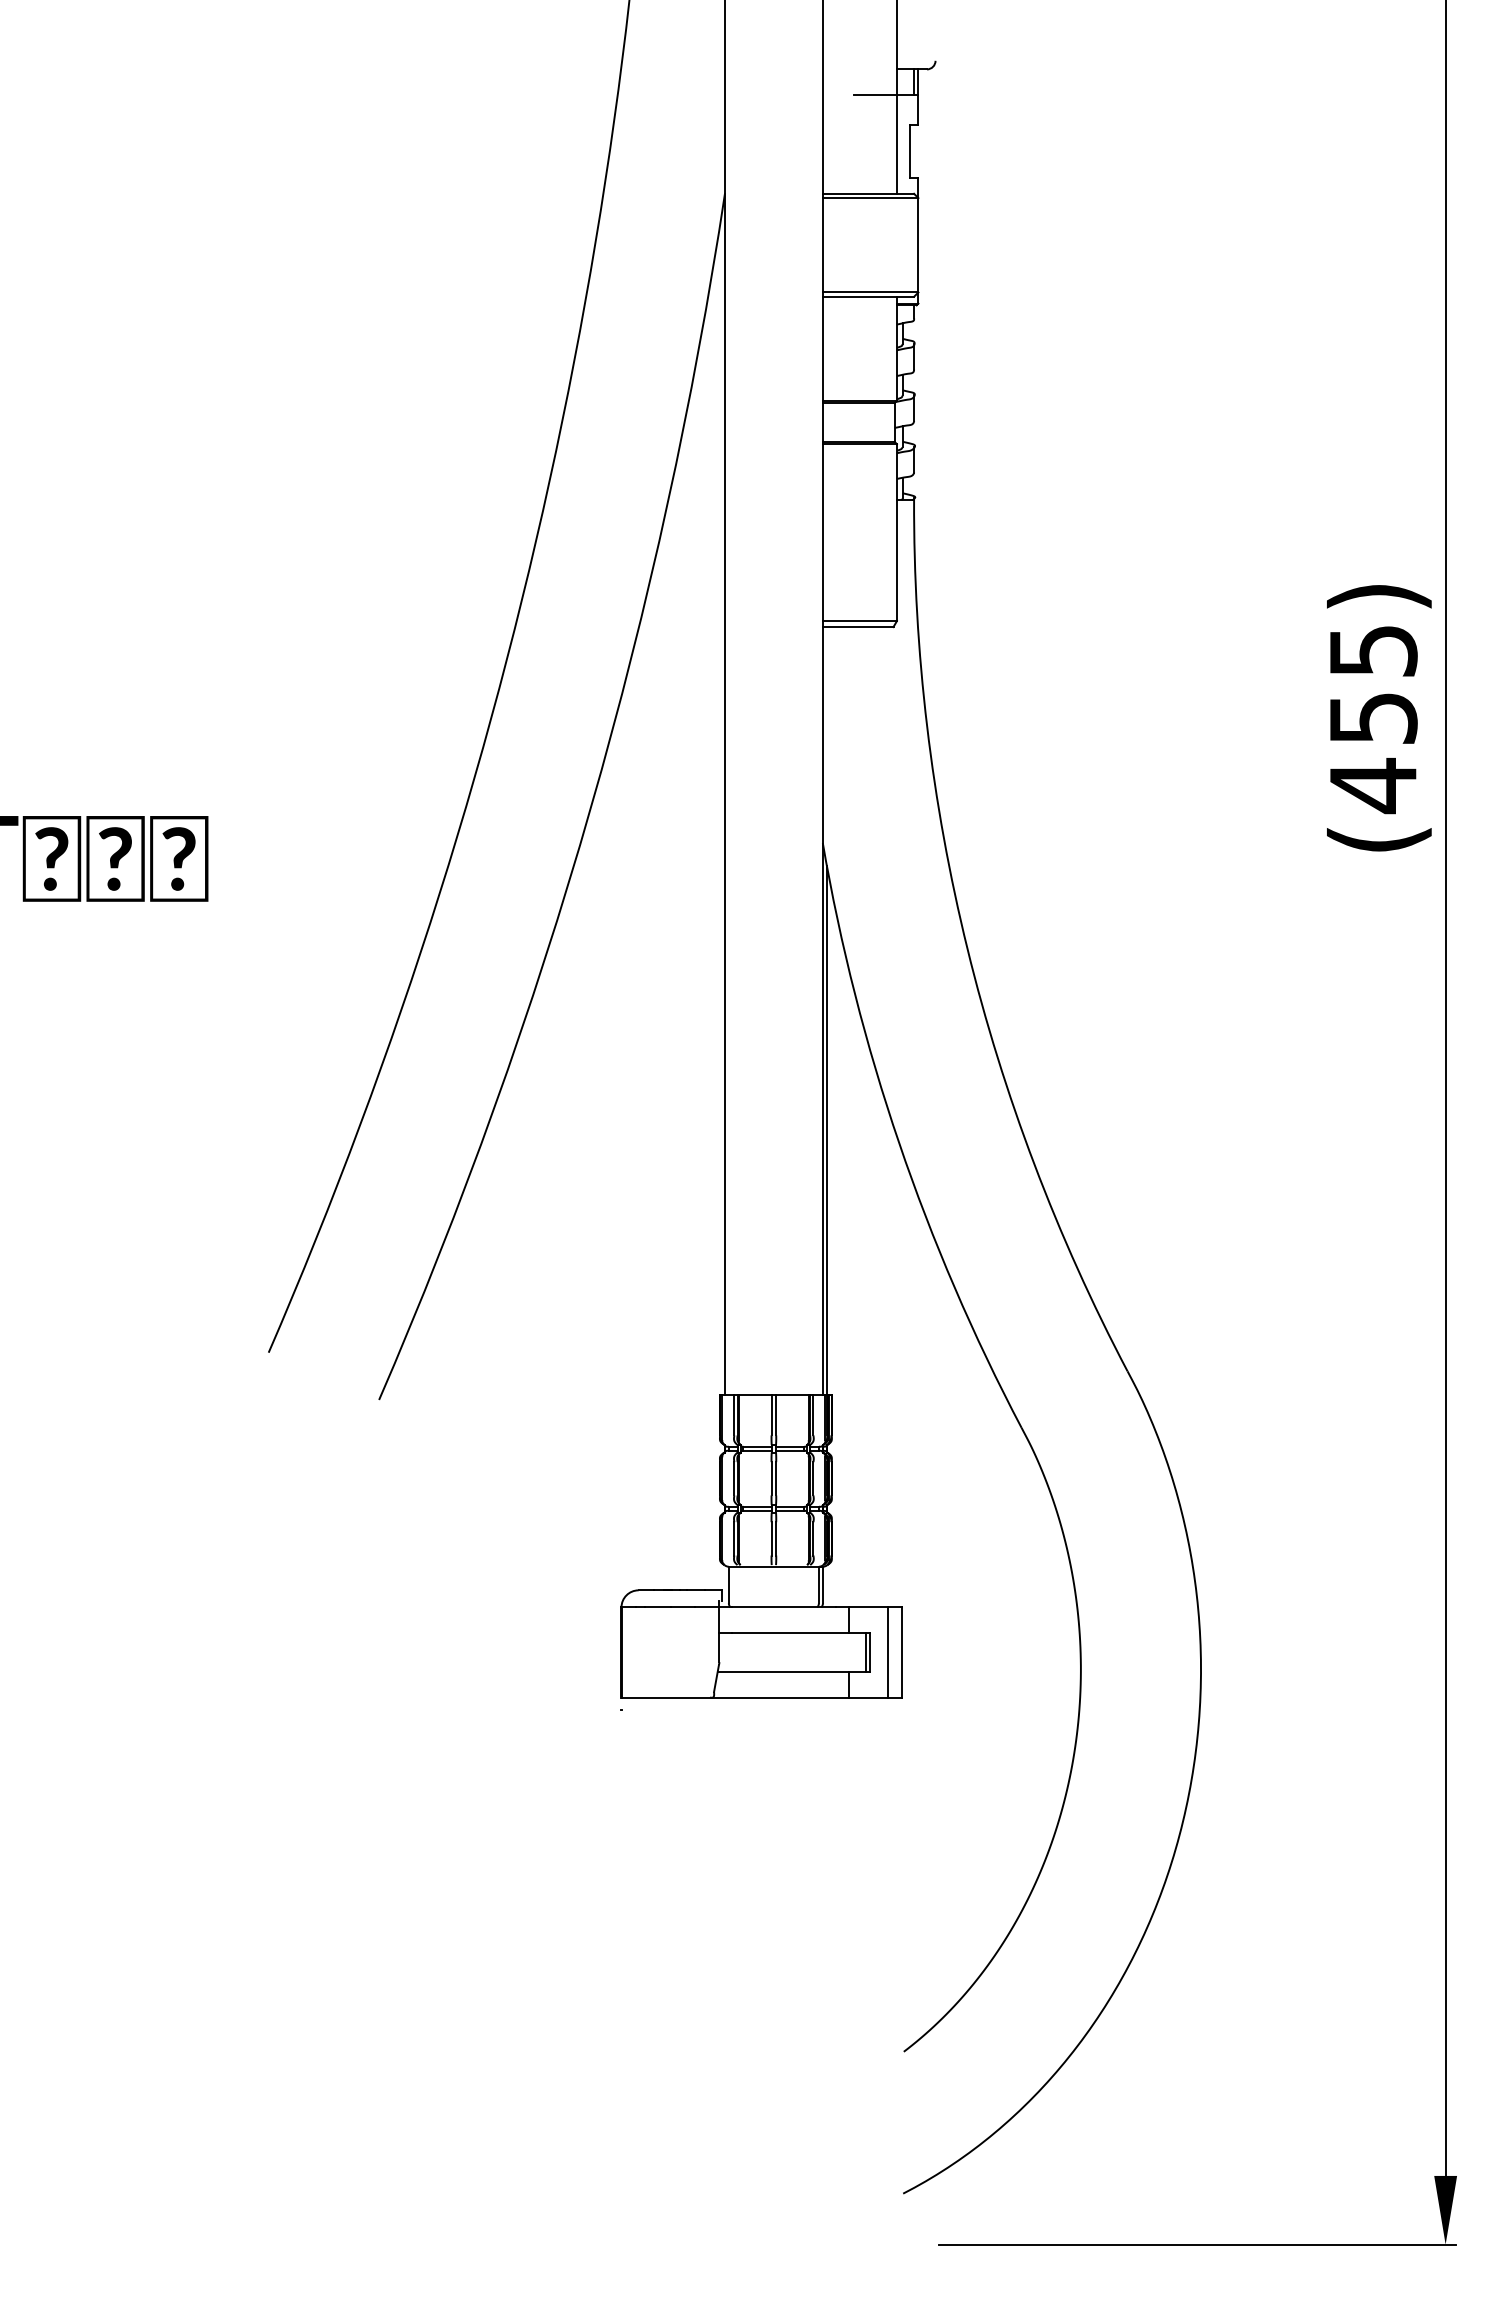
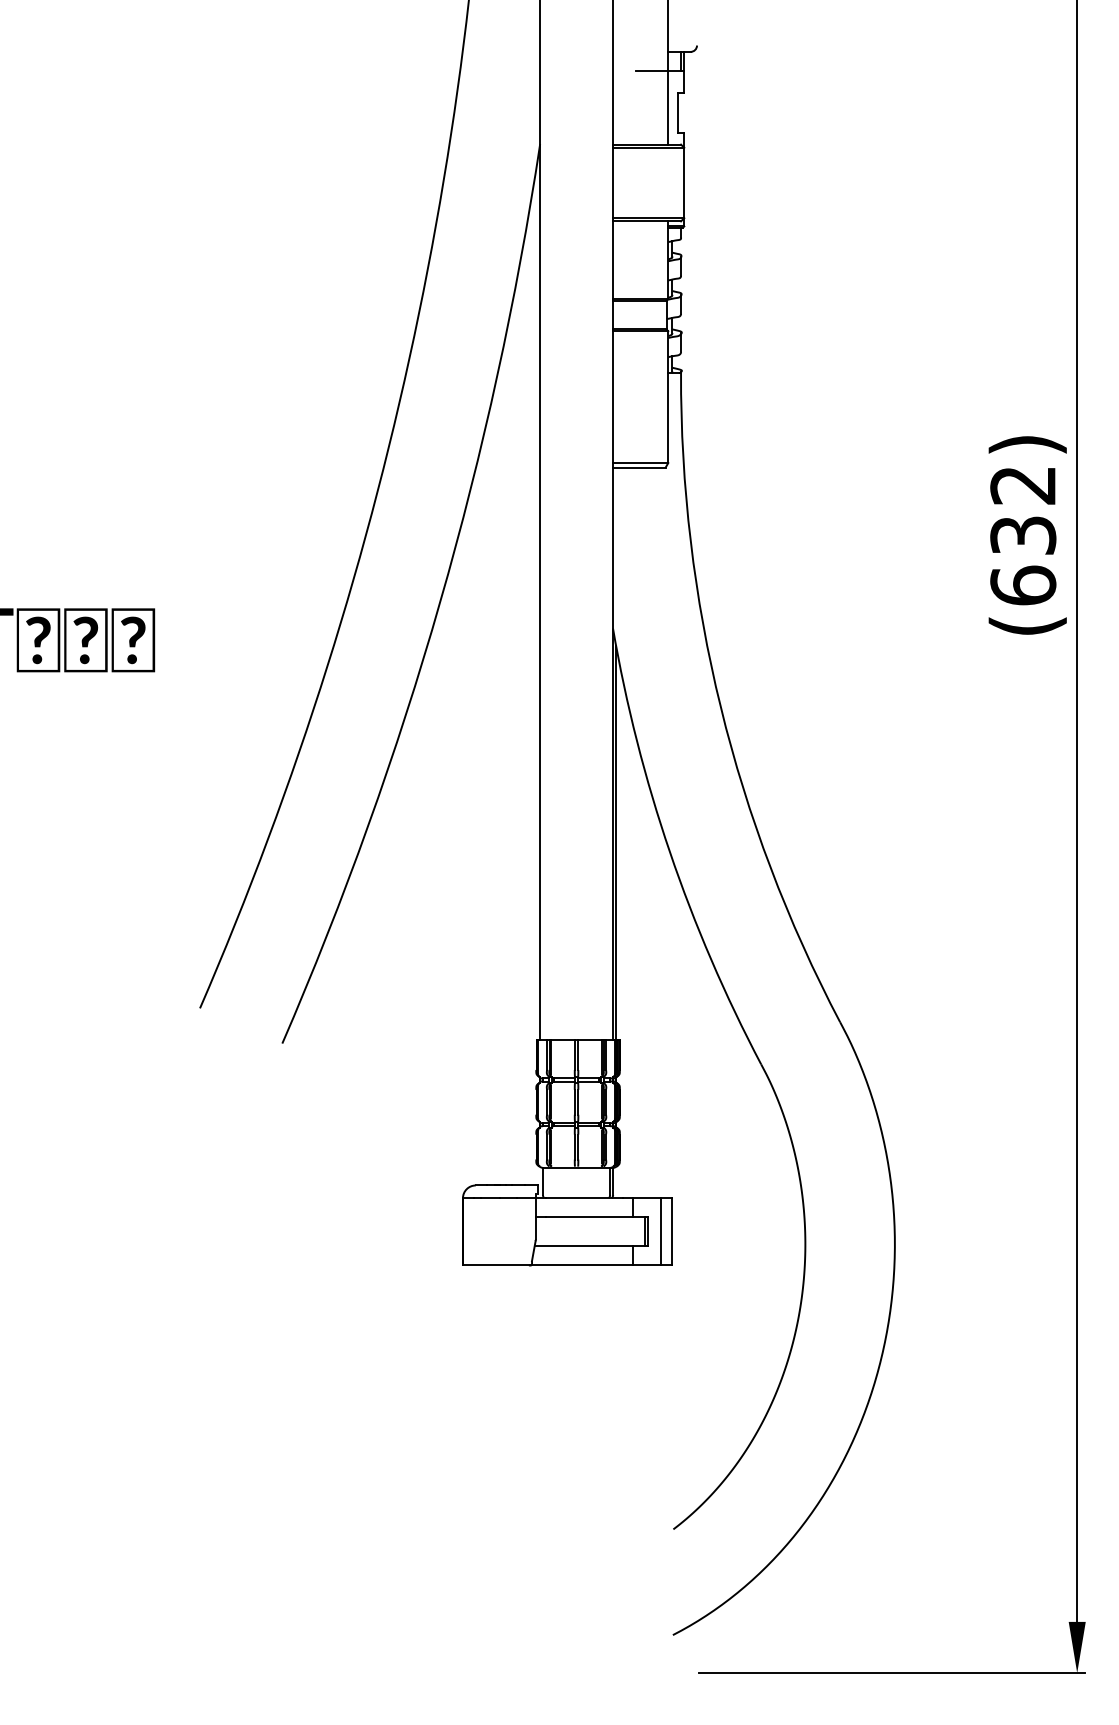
text: (1372, 720) -> (1022, 537), (455) -> (632)

